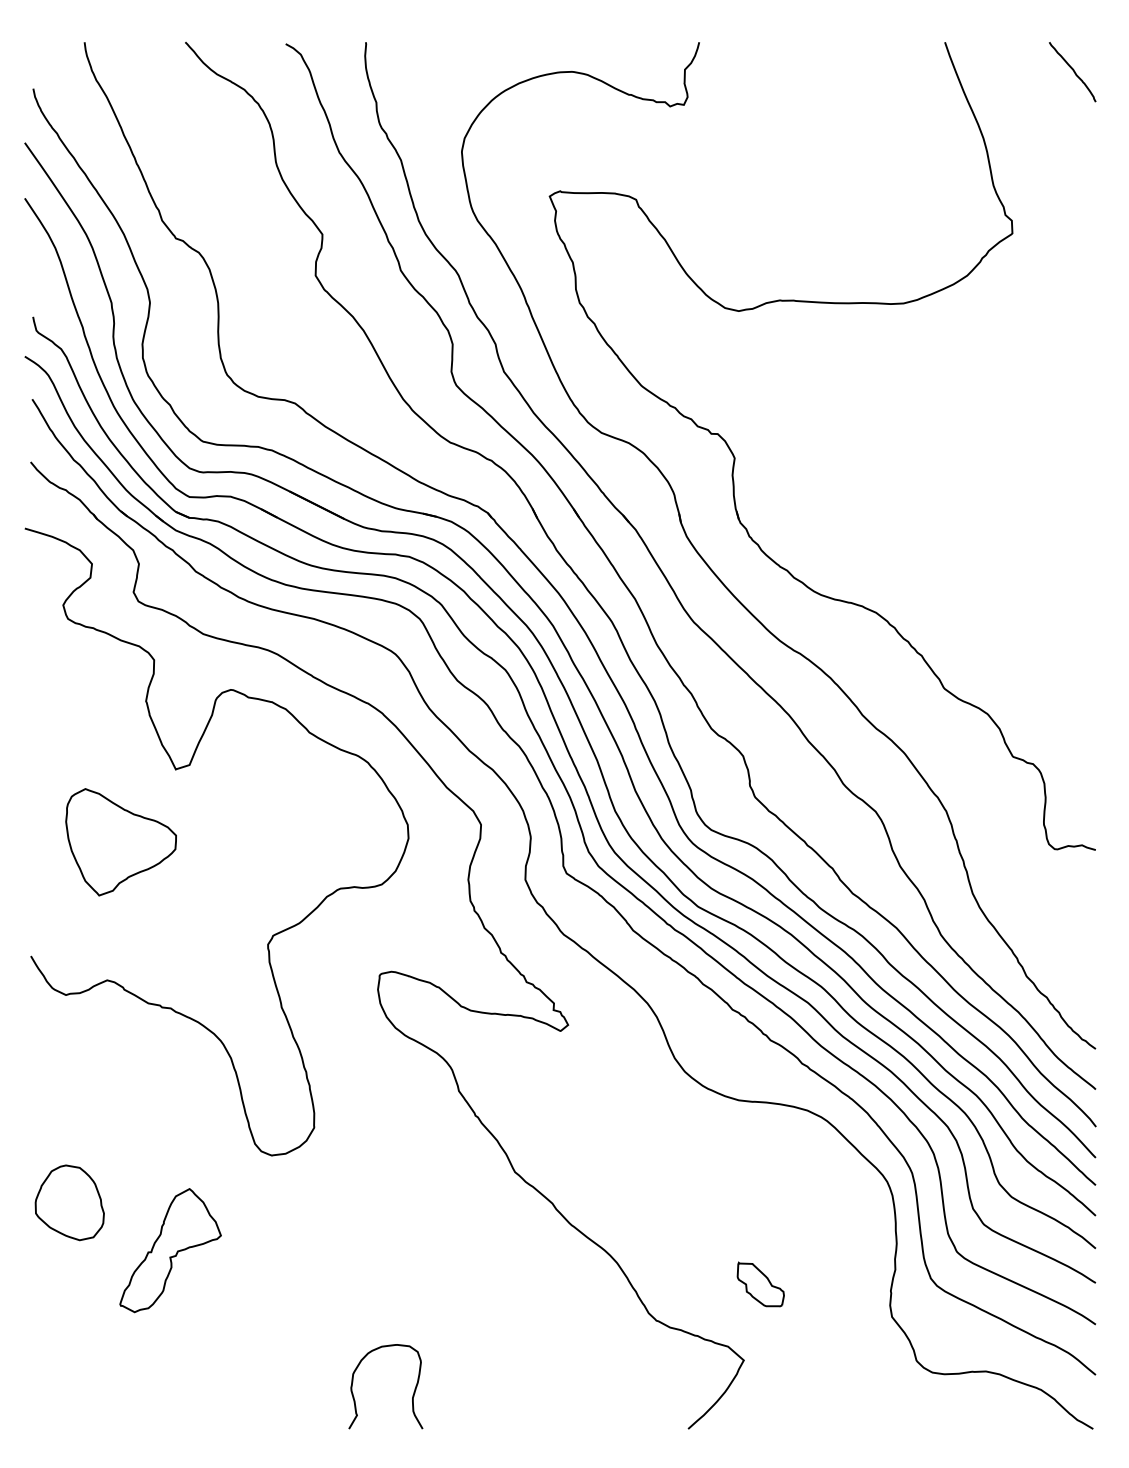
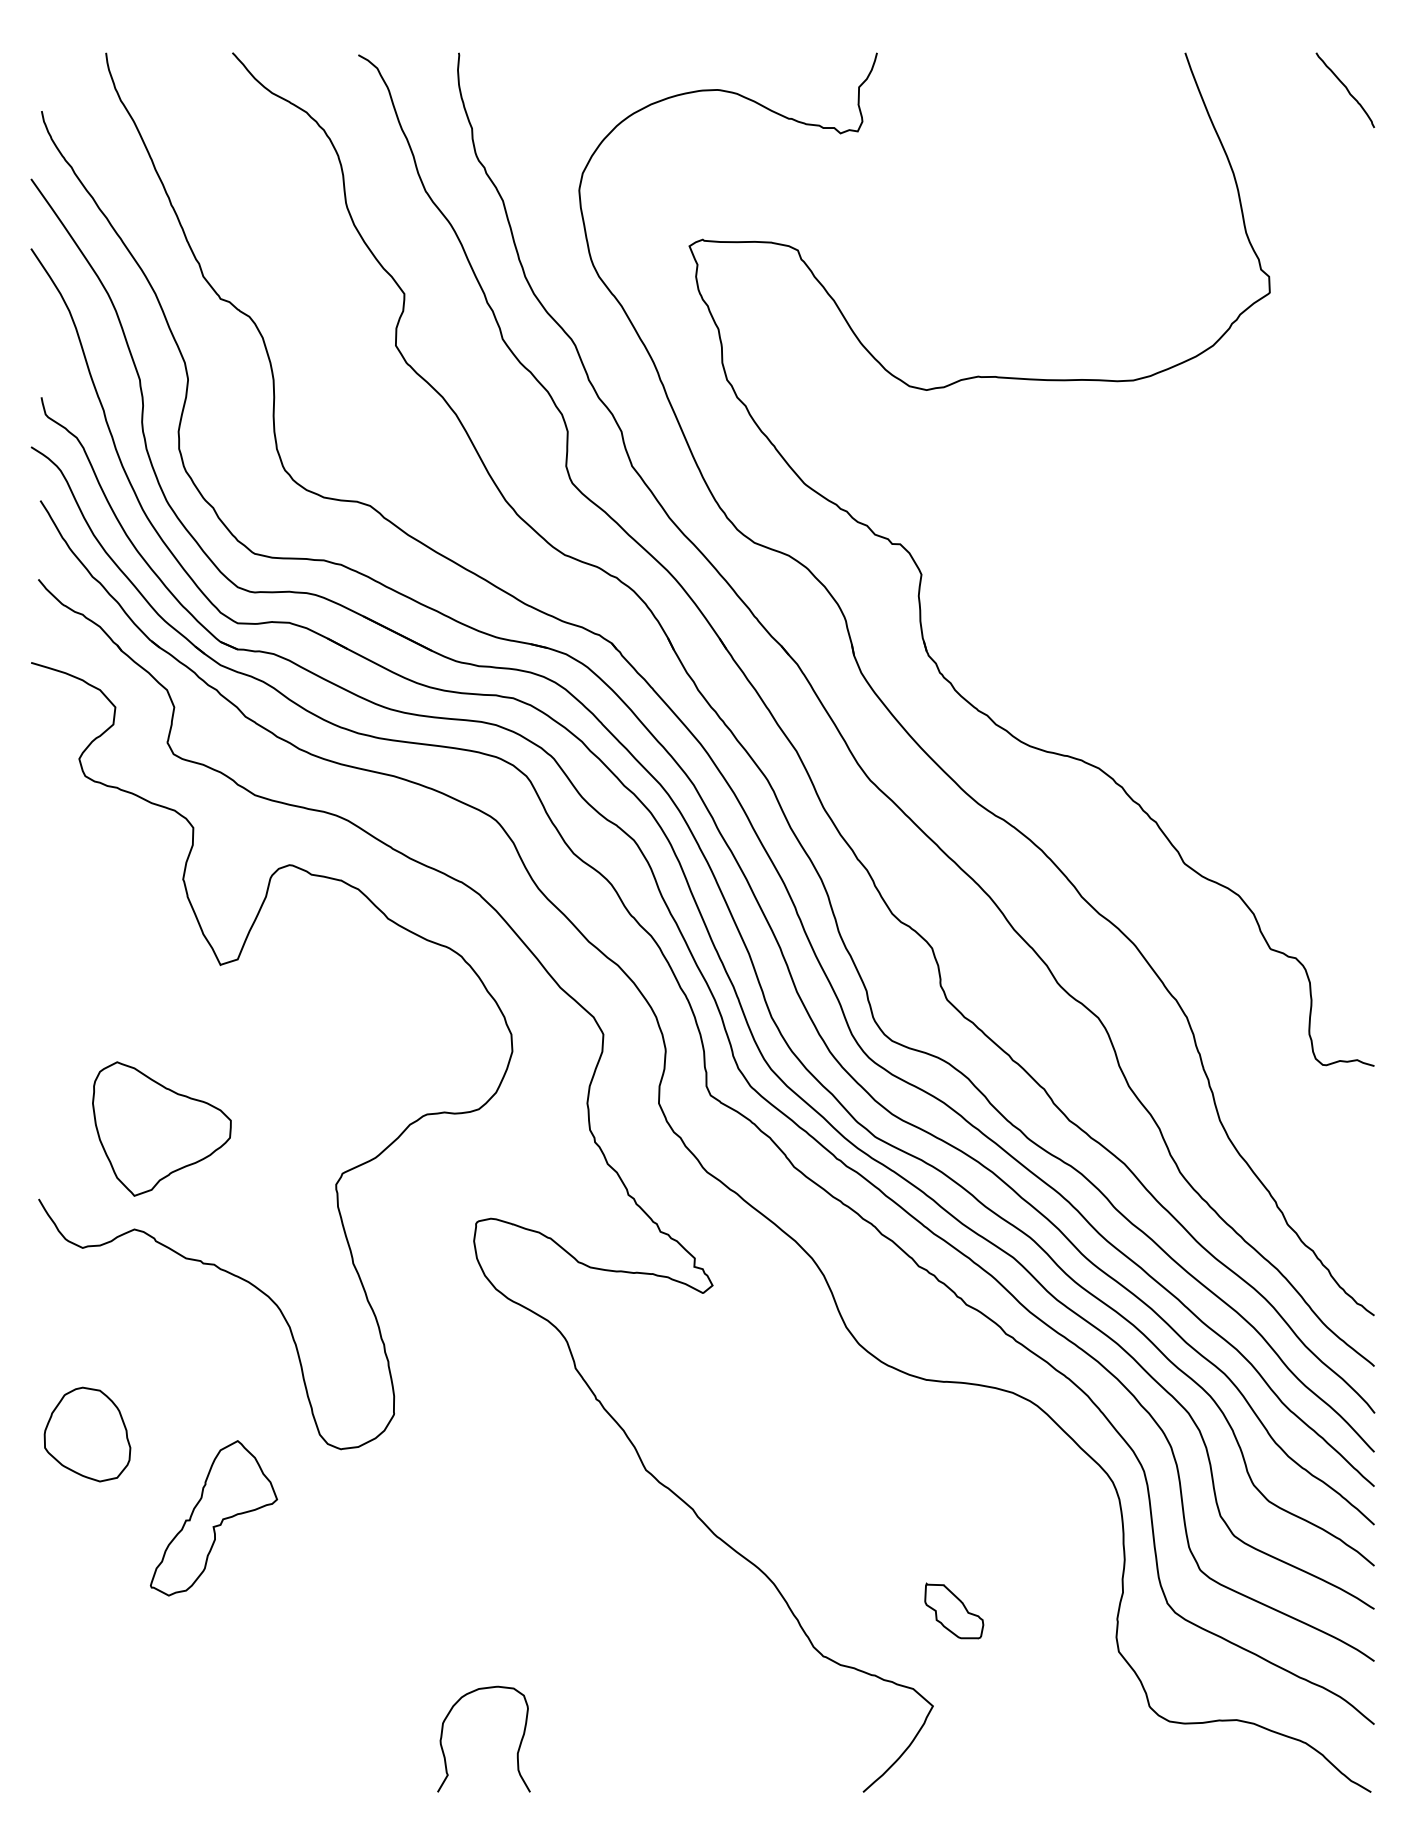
part: (120, 842) -> (161, 1129), moved
part: (69, 1202) -> (87, 1434), moved
part: (170, 1250) -> (213, 1518), moved

